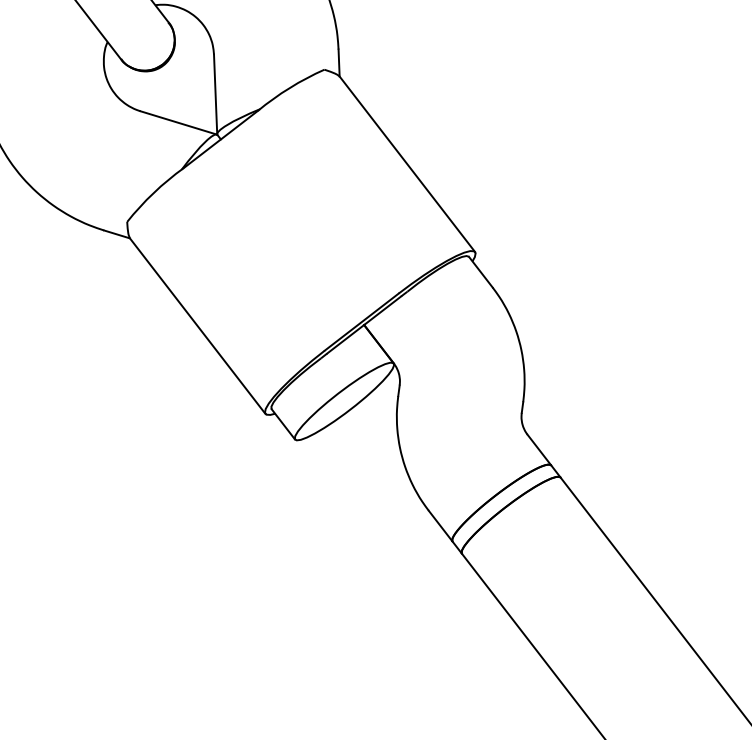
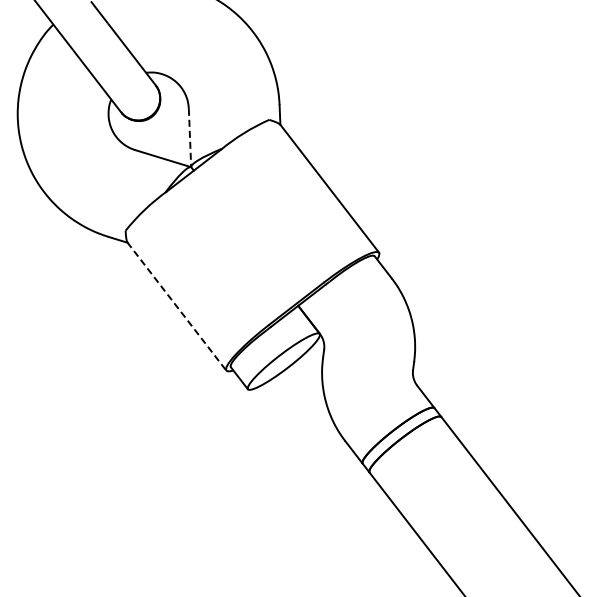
line: (216, 95) -> (190, 138), solid -> dashed
line: (198, 325) -> (177, 306), solid -> dashed

